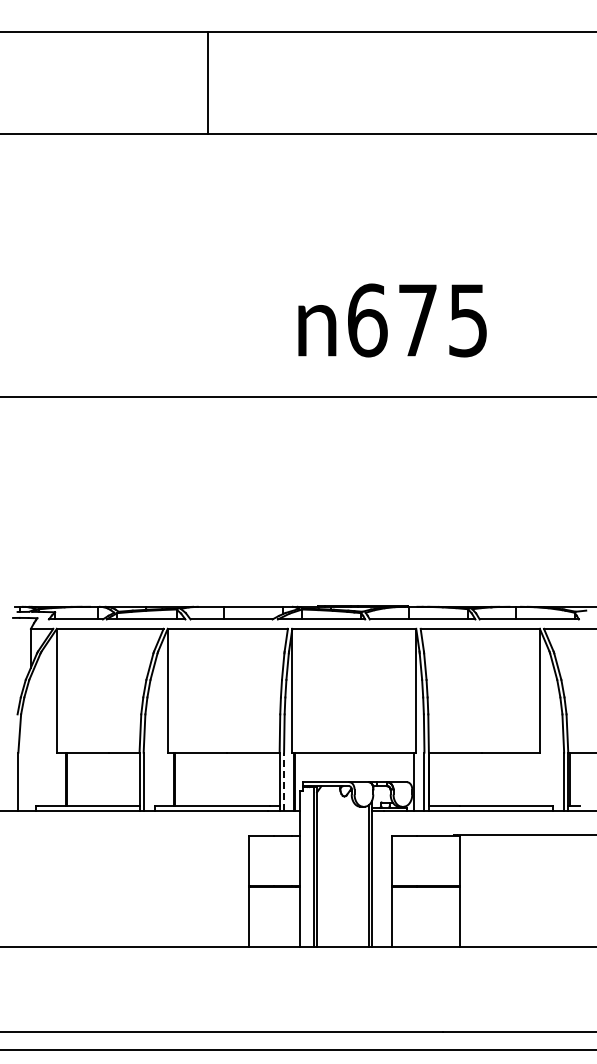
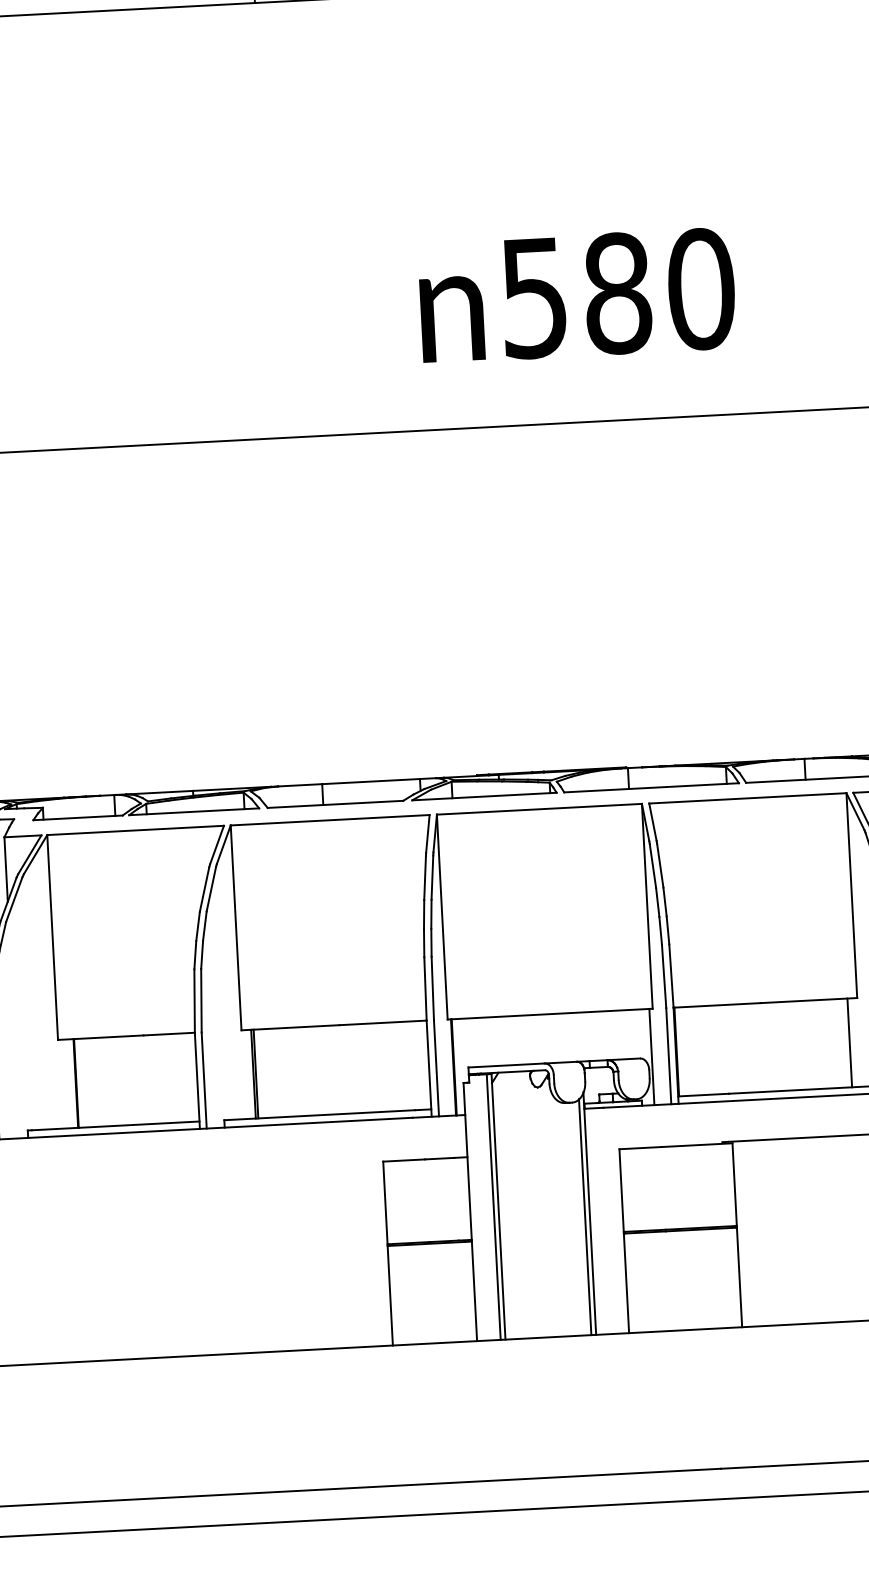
text: (418, 320) -> (618, 293), 675 -> 580
line: (533, 779) -> (848, 1043), added
line: (284, 781) -> (437, 1067), dashed -> solid

